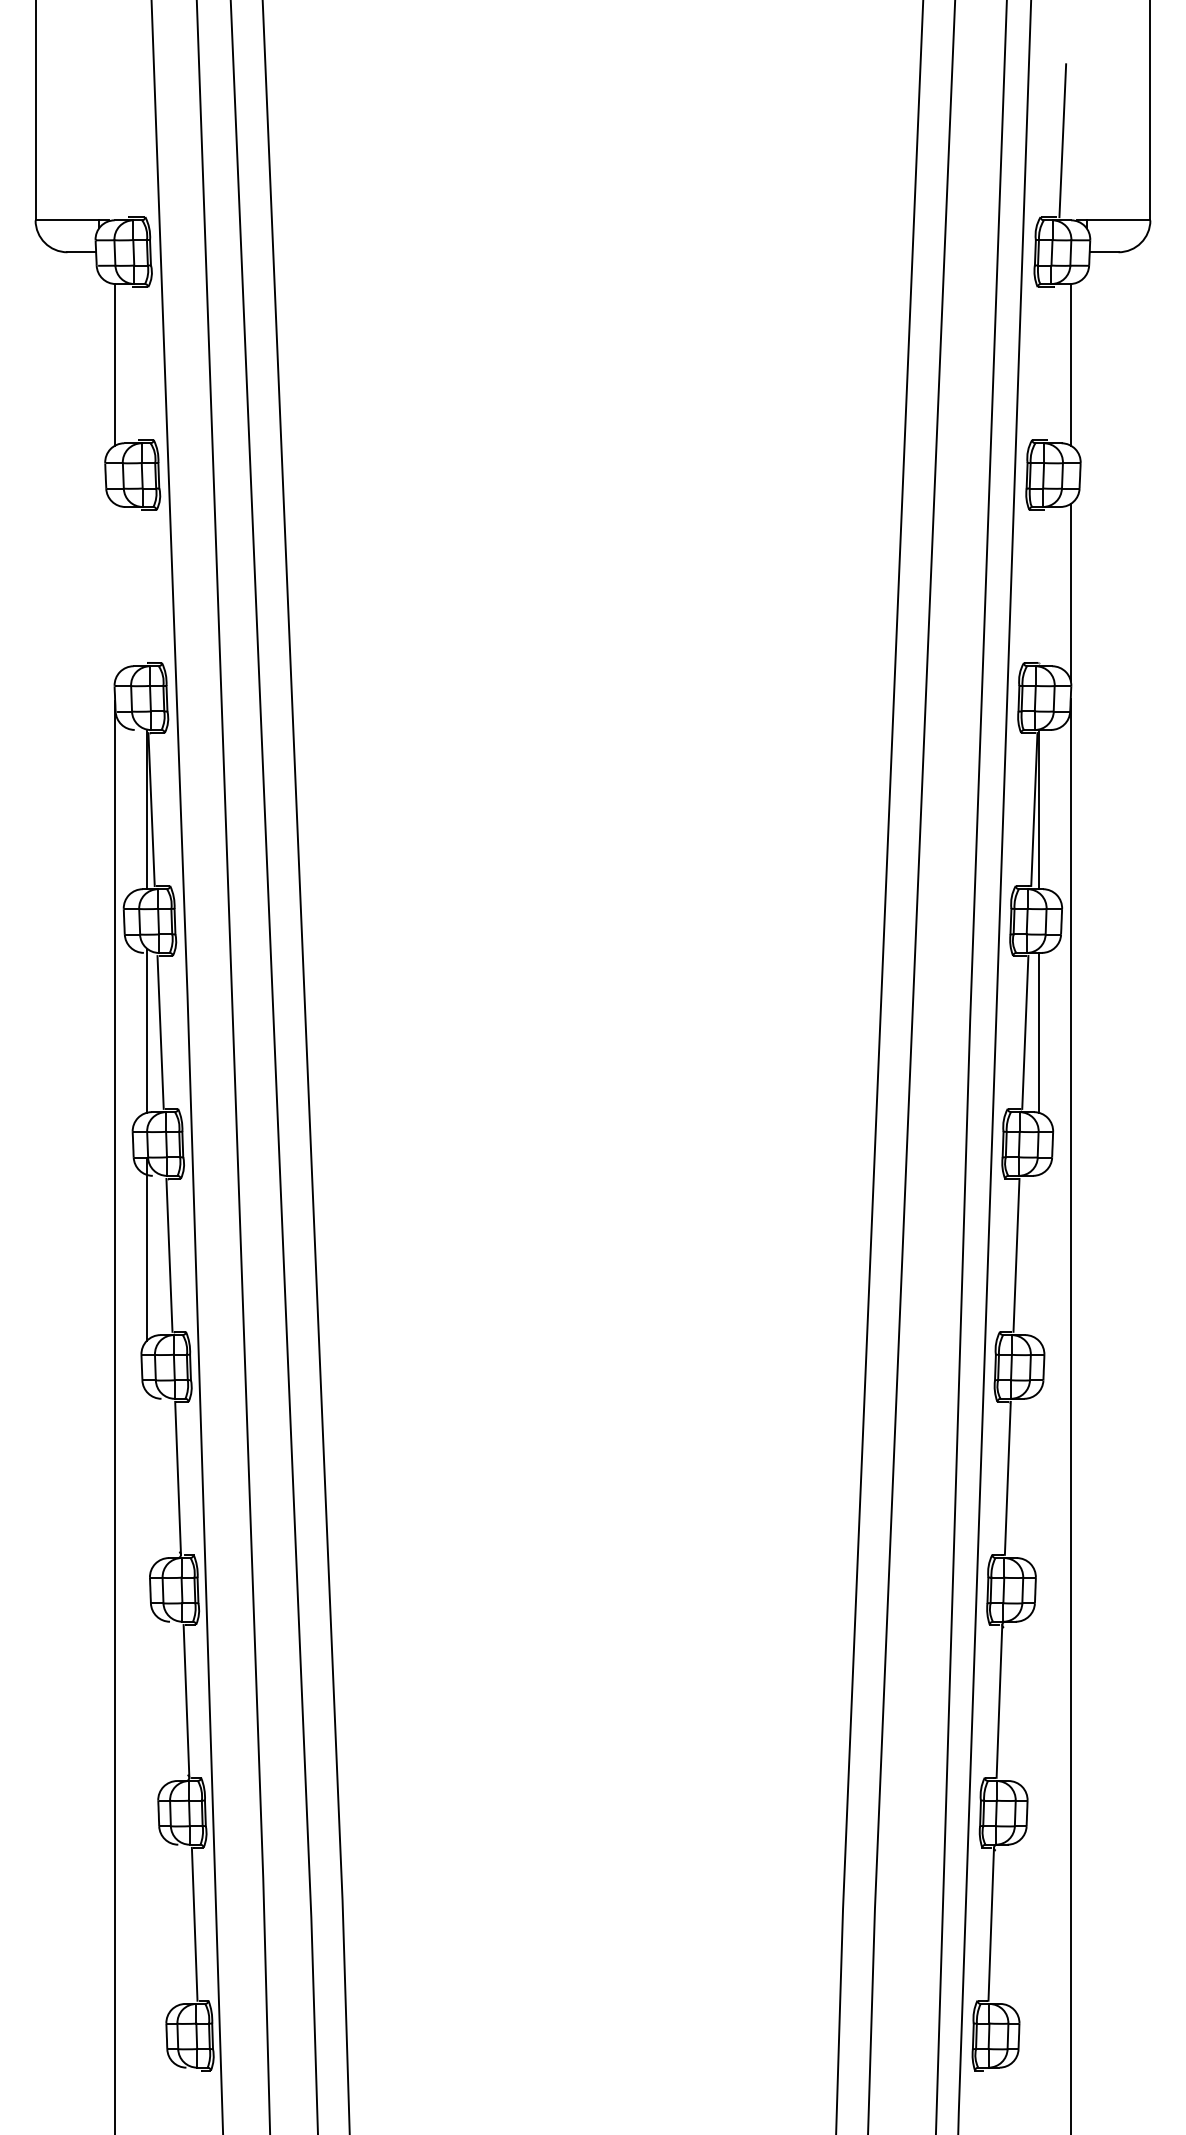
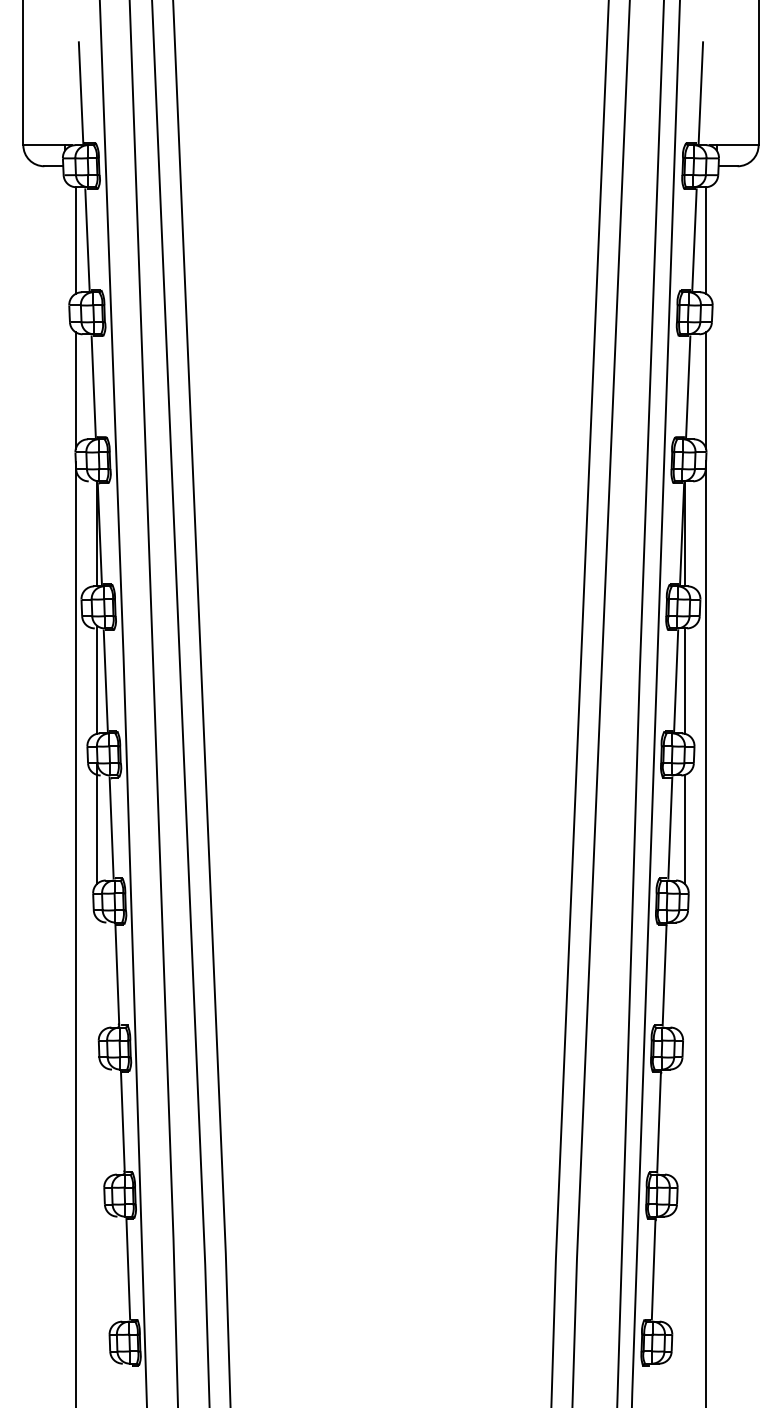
line: (122, 140) -> (80, 92), added
line: (132, 363) -> (87, 239), added
line: (1053, 363) -> (694, 239), added
line: (141, 586) -> (93, 386), added
line: (1044, 586) -> (688, 386), added
line: (114, 592) -> (75, 390), added
line: (1039, 1257) -> (685, 829), added

